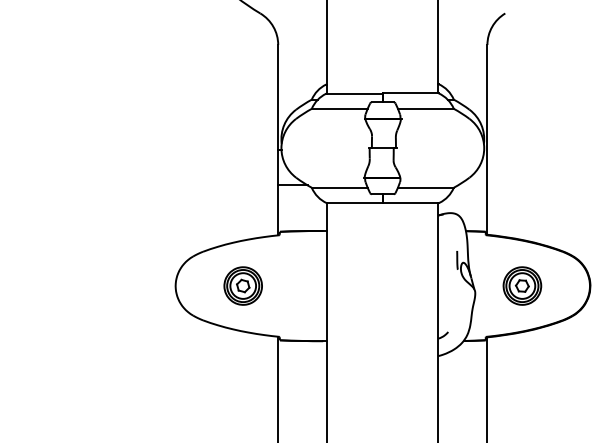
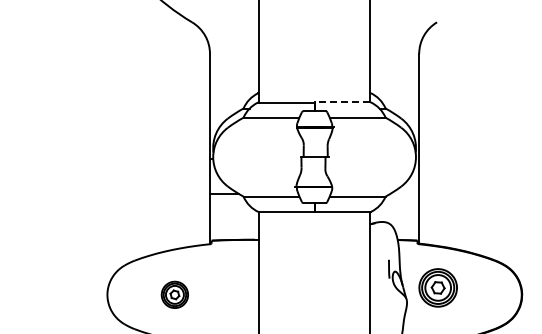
line: (410, 93) -> (342, 102), solid -> dashed
part: (242, 285) -> (174, 294), size x0.7
part: (522, 285) -> (438, 287), moved

